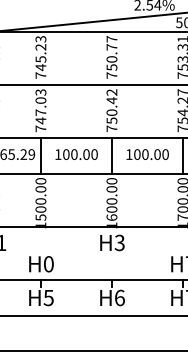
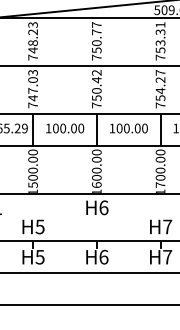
text: (40, 59) -> (32, 43), 745.23 -> 748.23
text: (119, 242) -> (103, 207), H3 -> H6
text: (48, 263) -> (39, 226), H0 -> H5

